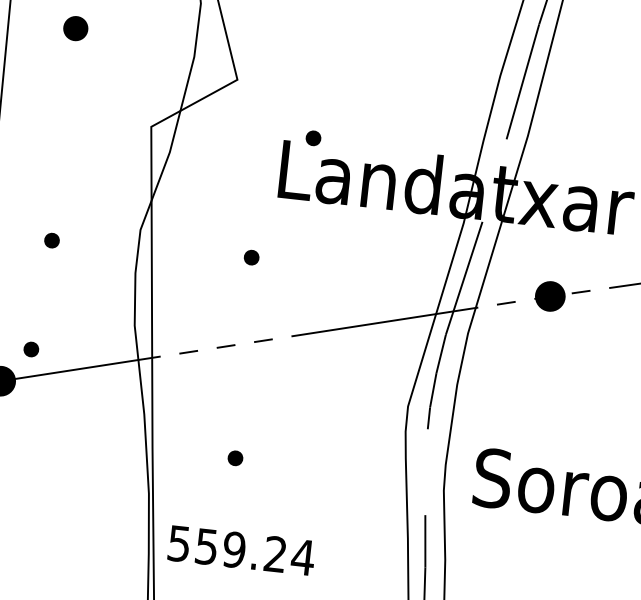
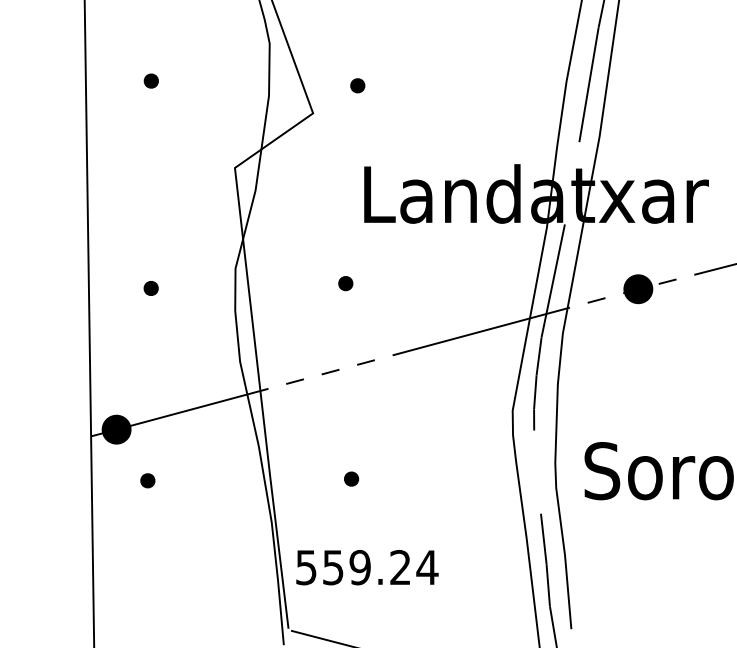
part: (74, 27) -> (150, 80), size x0.62
part: (313, 138) -> (357, 85), moved
part: (31, 349) -> (147, 480), moved

